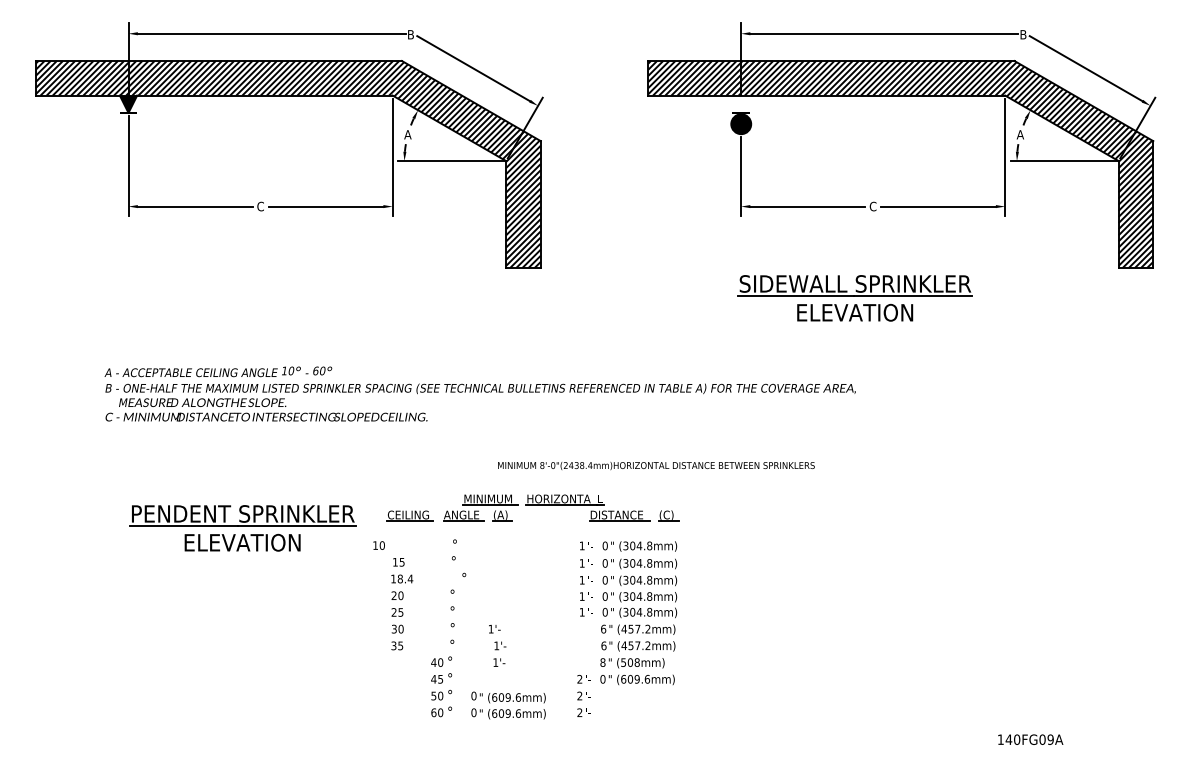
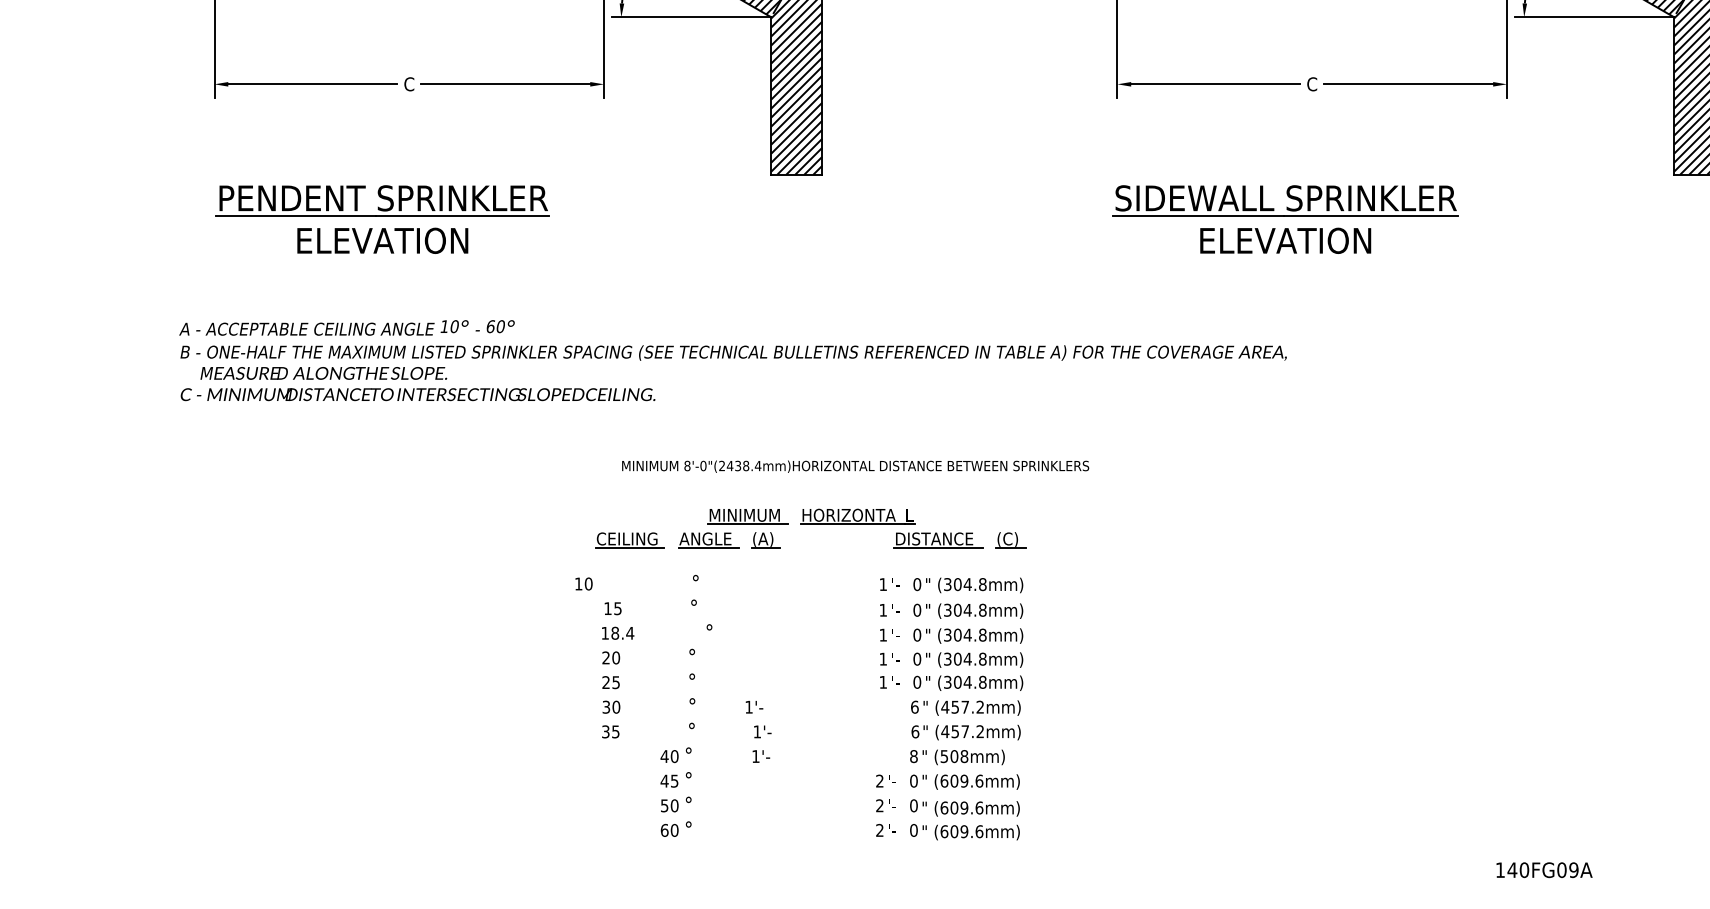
text: (656, 466) -> (855, 467), moved
part: (242, 528) -> (382, 219), moved
text: (508, 705) -> (964, 819), moved

